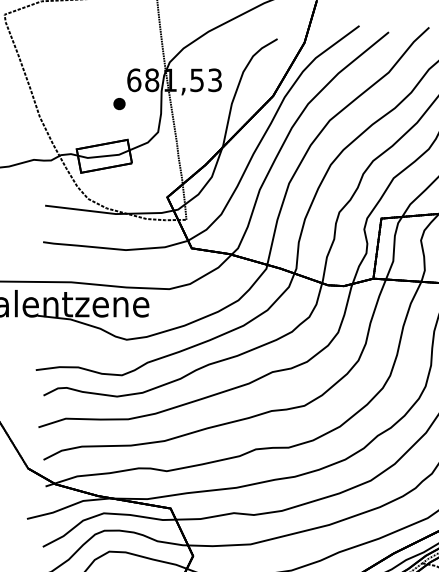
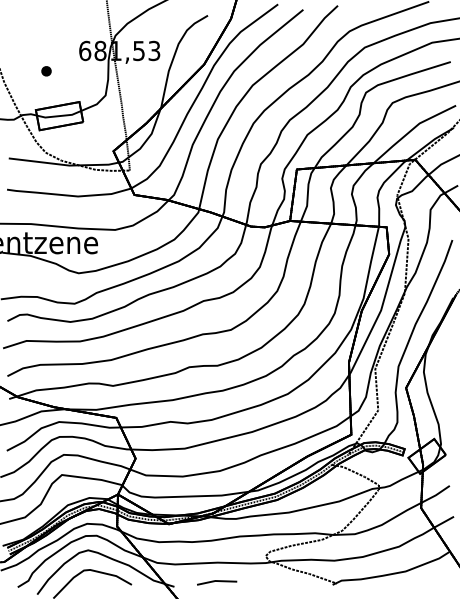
part: (119, 104) -> (46, 71), moved

